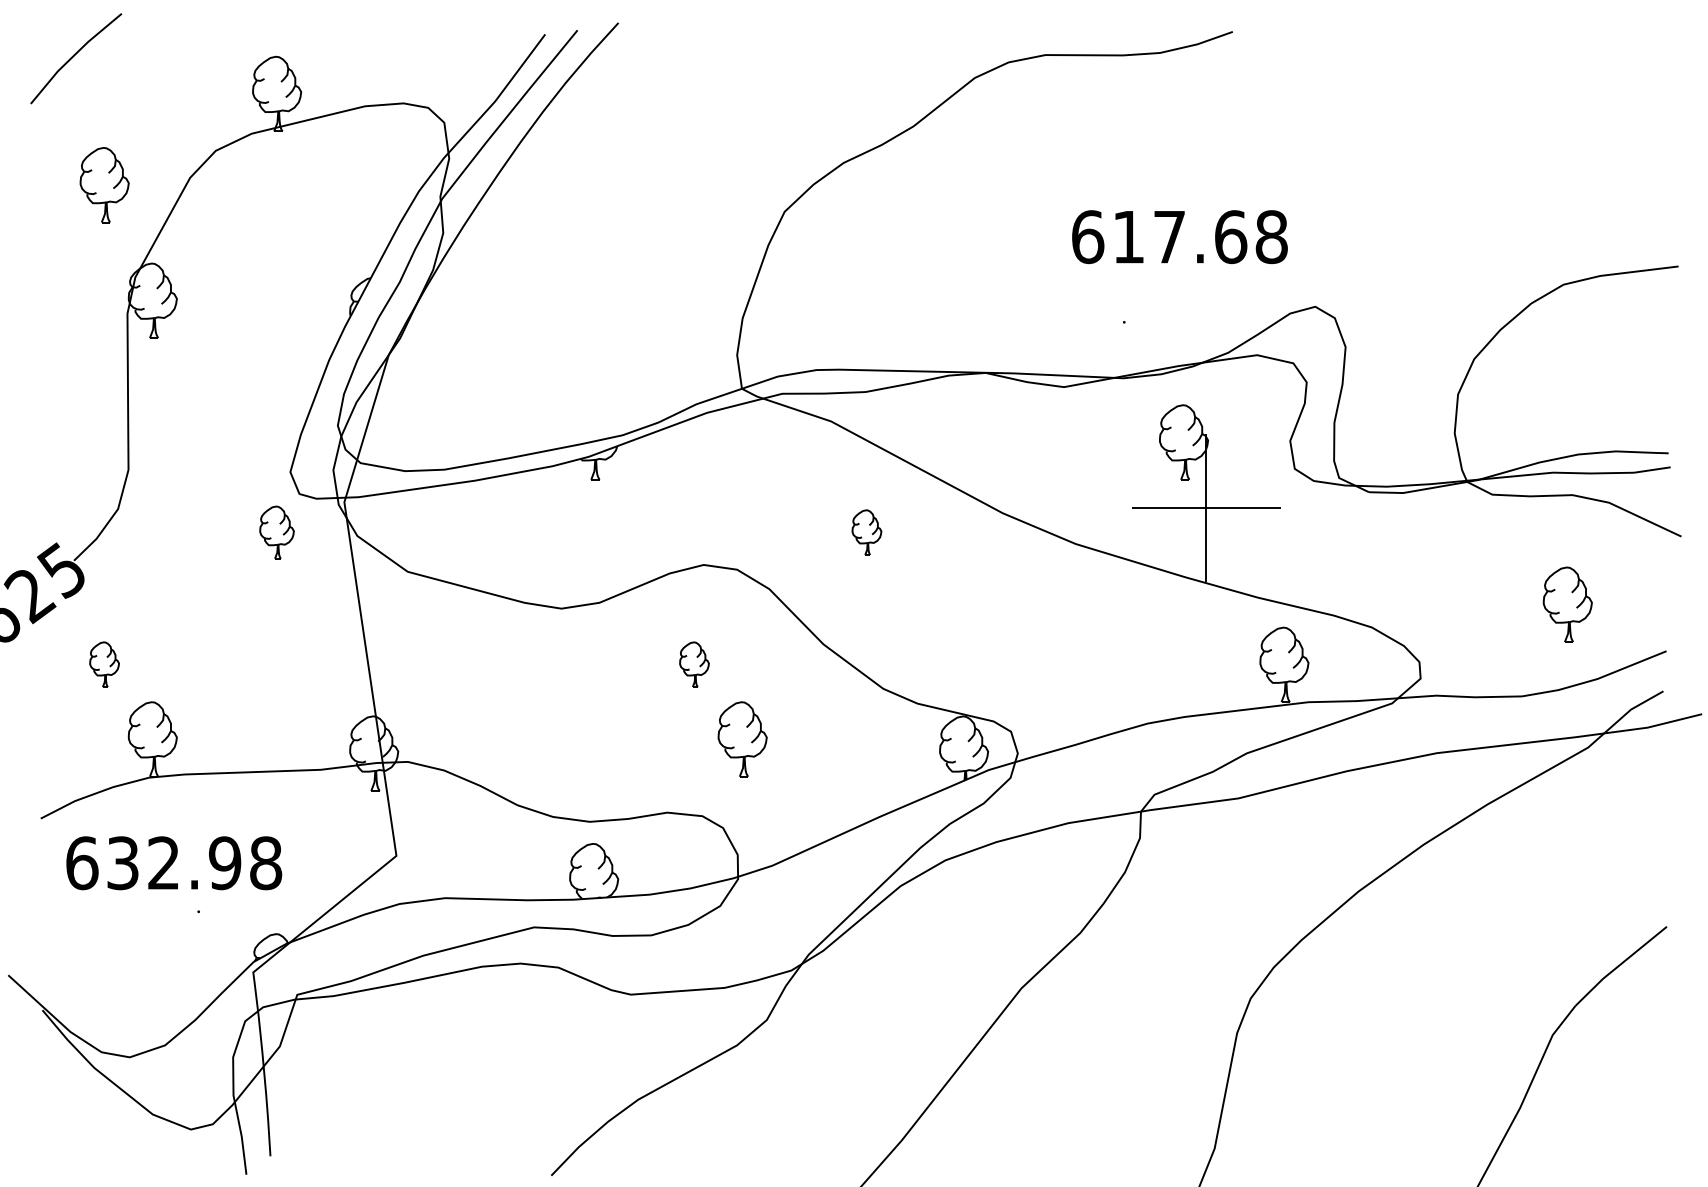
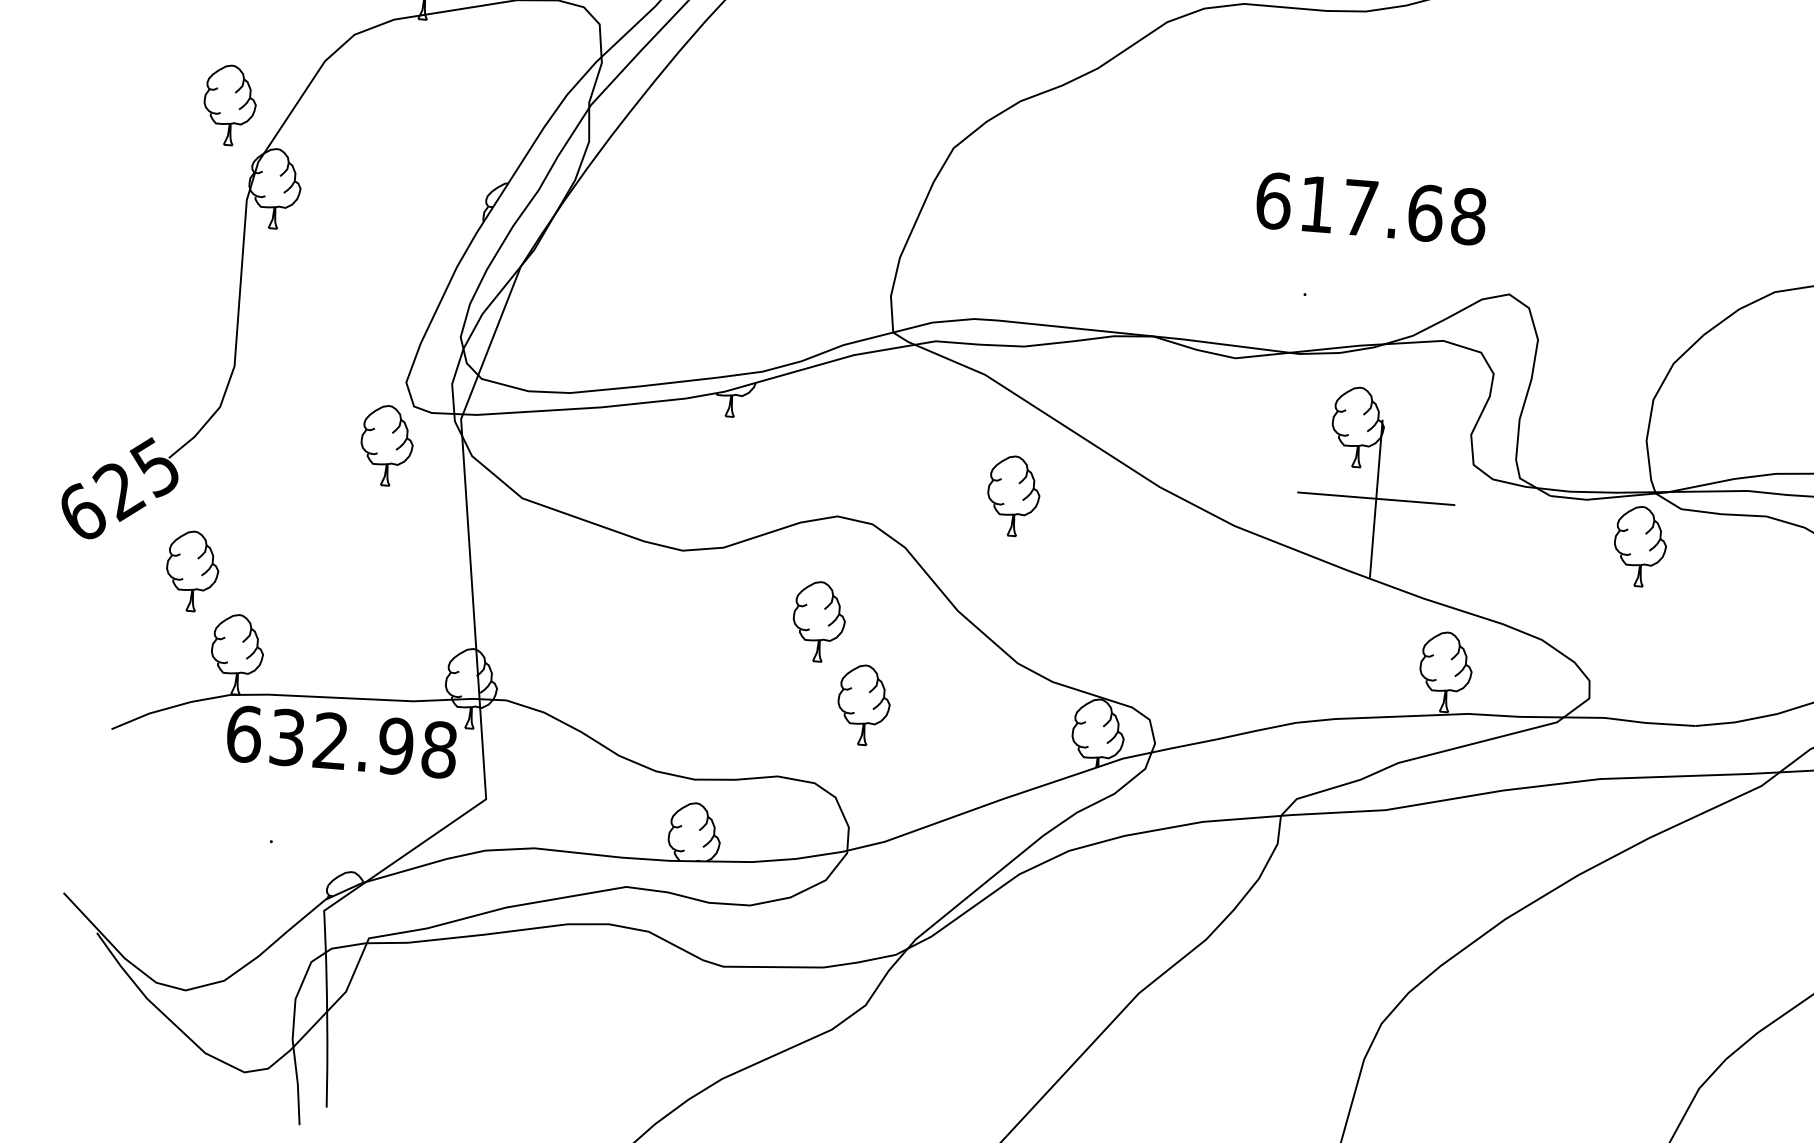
part: (104, 185) -> (229, 105), moved
part: (276, 532) -> (386, 445), size x1.43
part: (866, 532) -> (1013, 495), size x1.67
part: (1567, 604) -> (1639, 546), moved
part: (104, 664) -> (192, 570), size x1.67
part: (694, 664) -> (819, 621), size x1.67
text: (174, 863) -> (342, 742), moved

